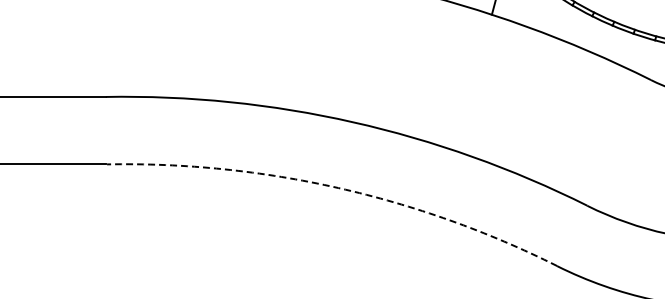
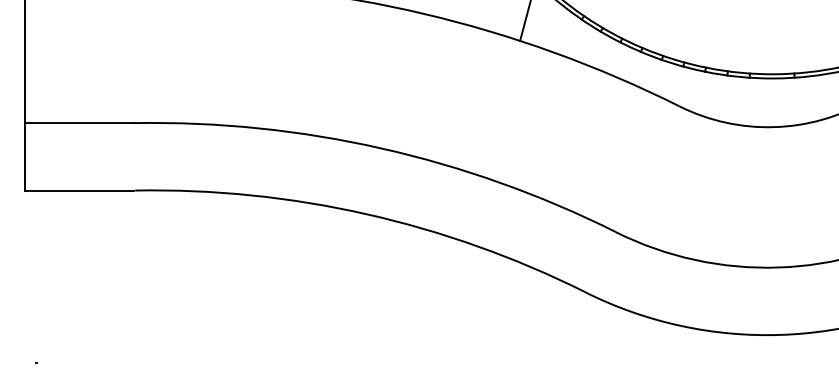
arc: (338, 188) -> (366, 214), dashed -> solid

